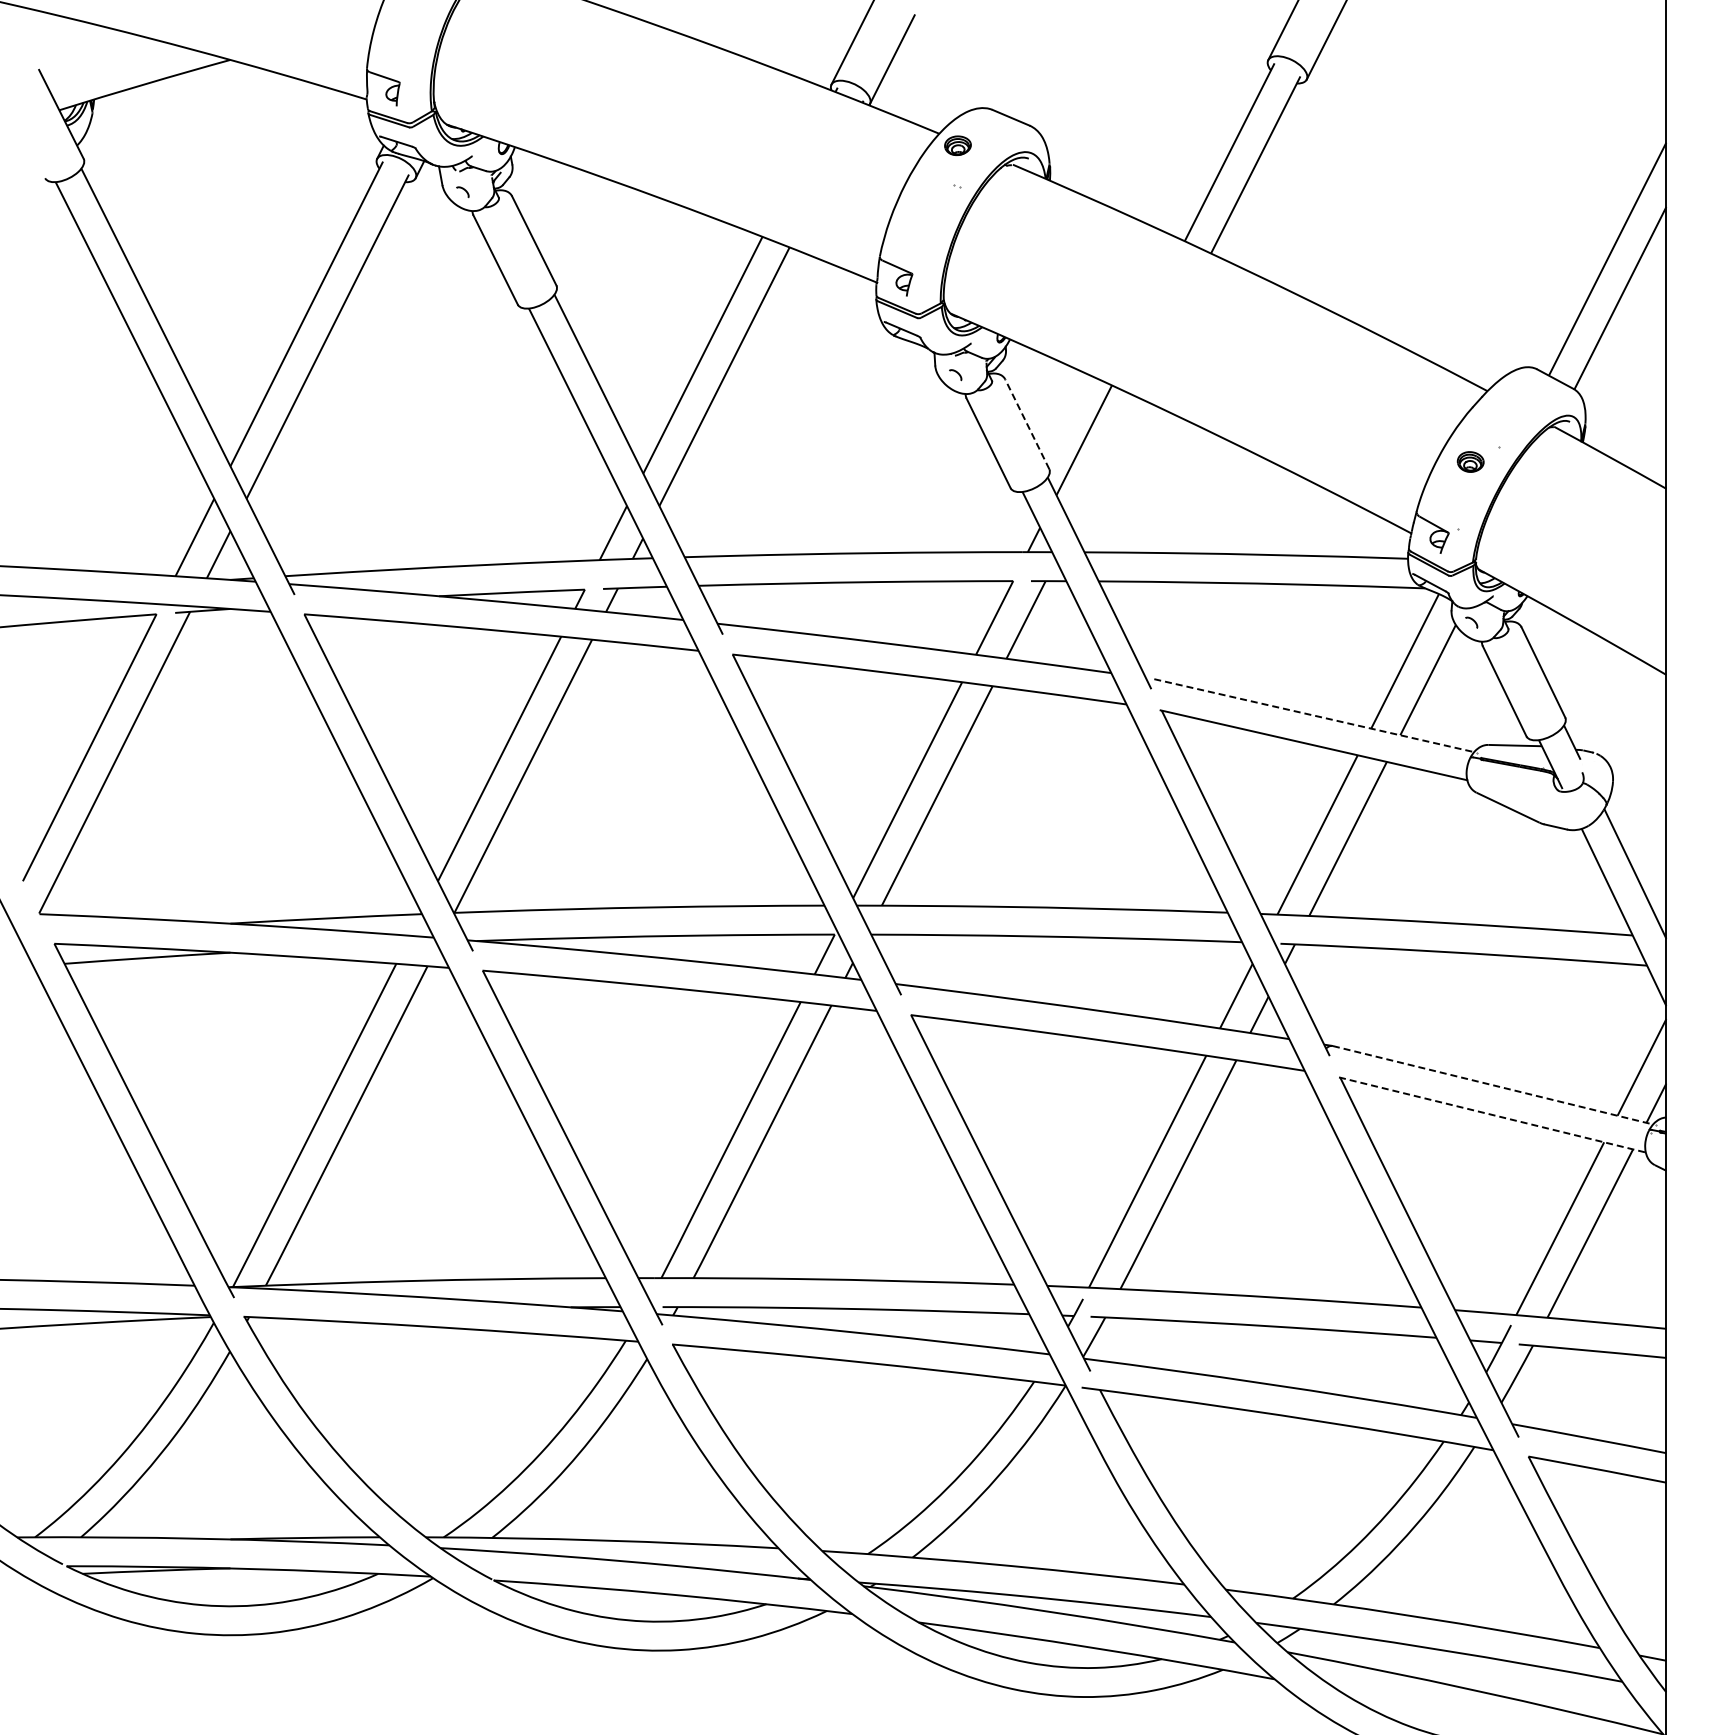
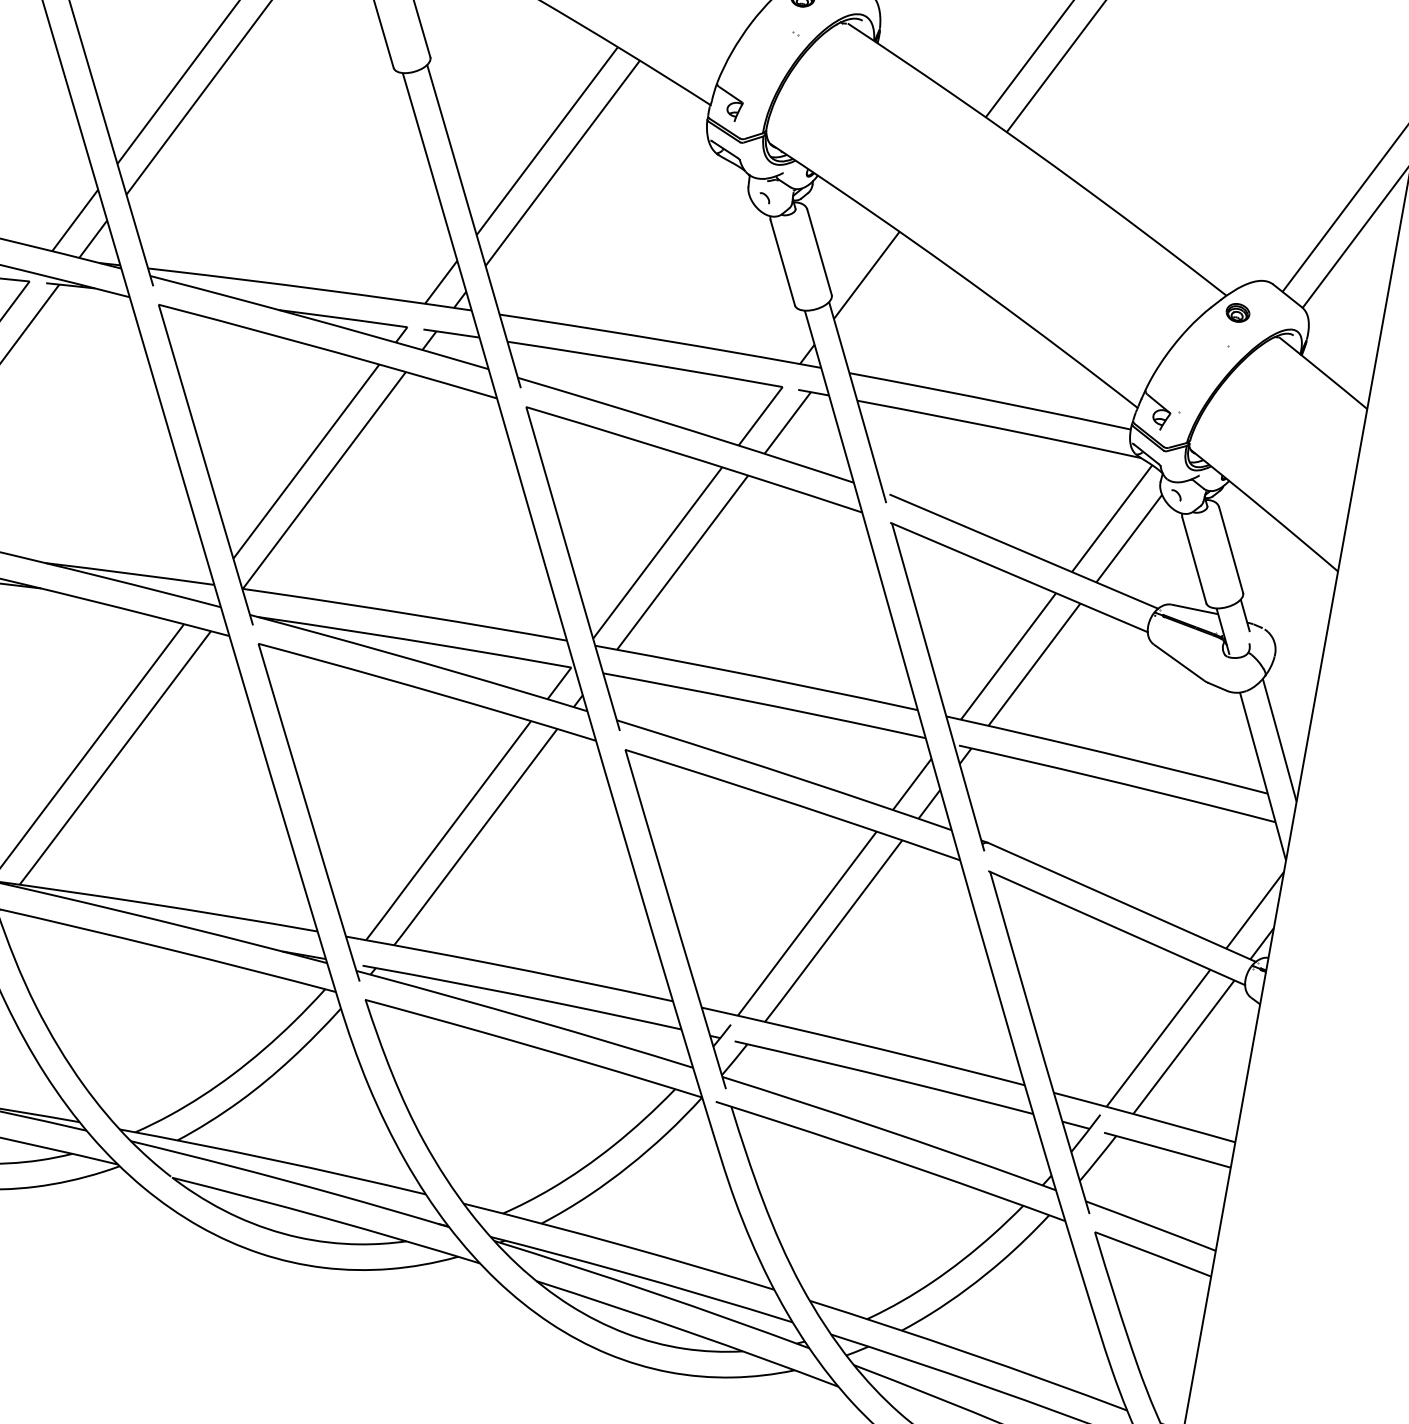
line: (1027, 424) -> (819, 252), dashed -> solid
part: (1470, 461) -> (1237, 312), moved
line: (1314, 715) -> (1024, 551), dashed -> solid
line: (1493, 1085) -> (1122, 902), dashed -> solid
line: (1492, 1114) -> (1117, 927), dashed -> solid

